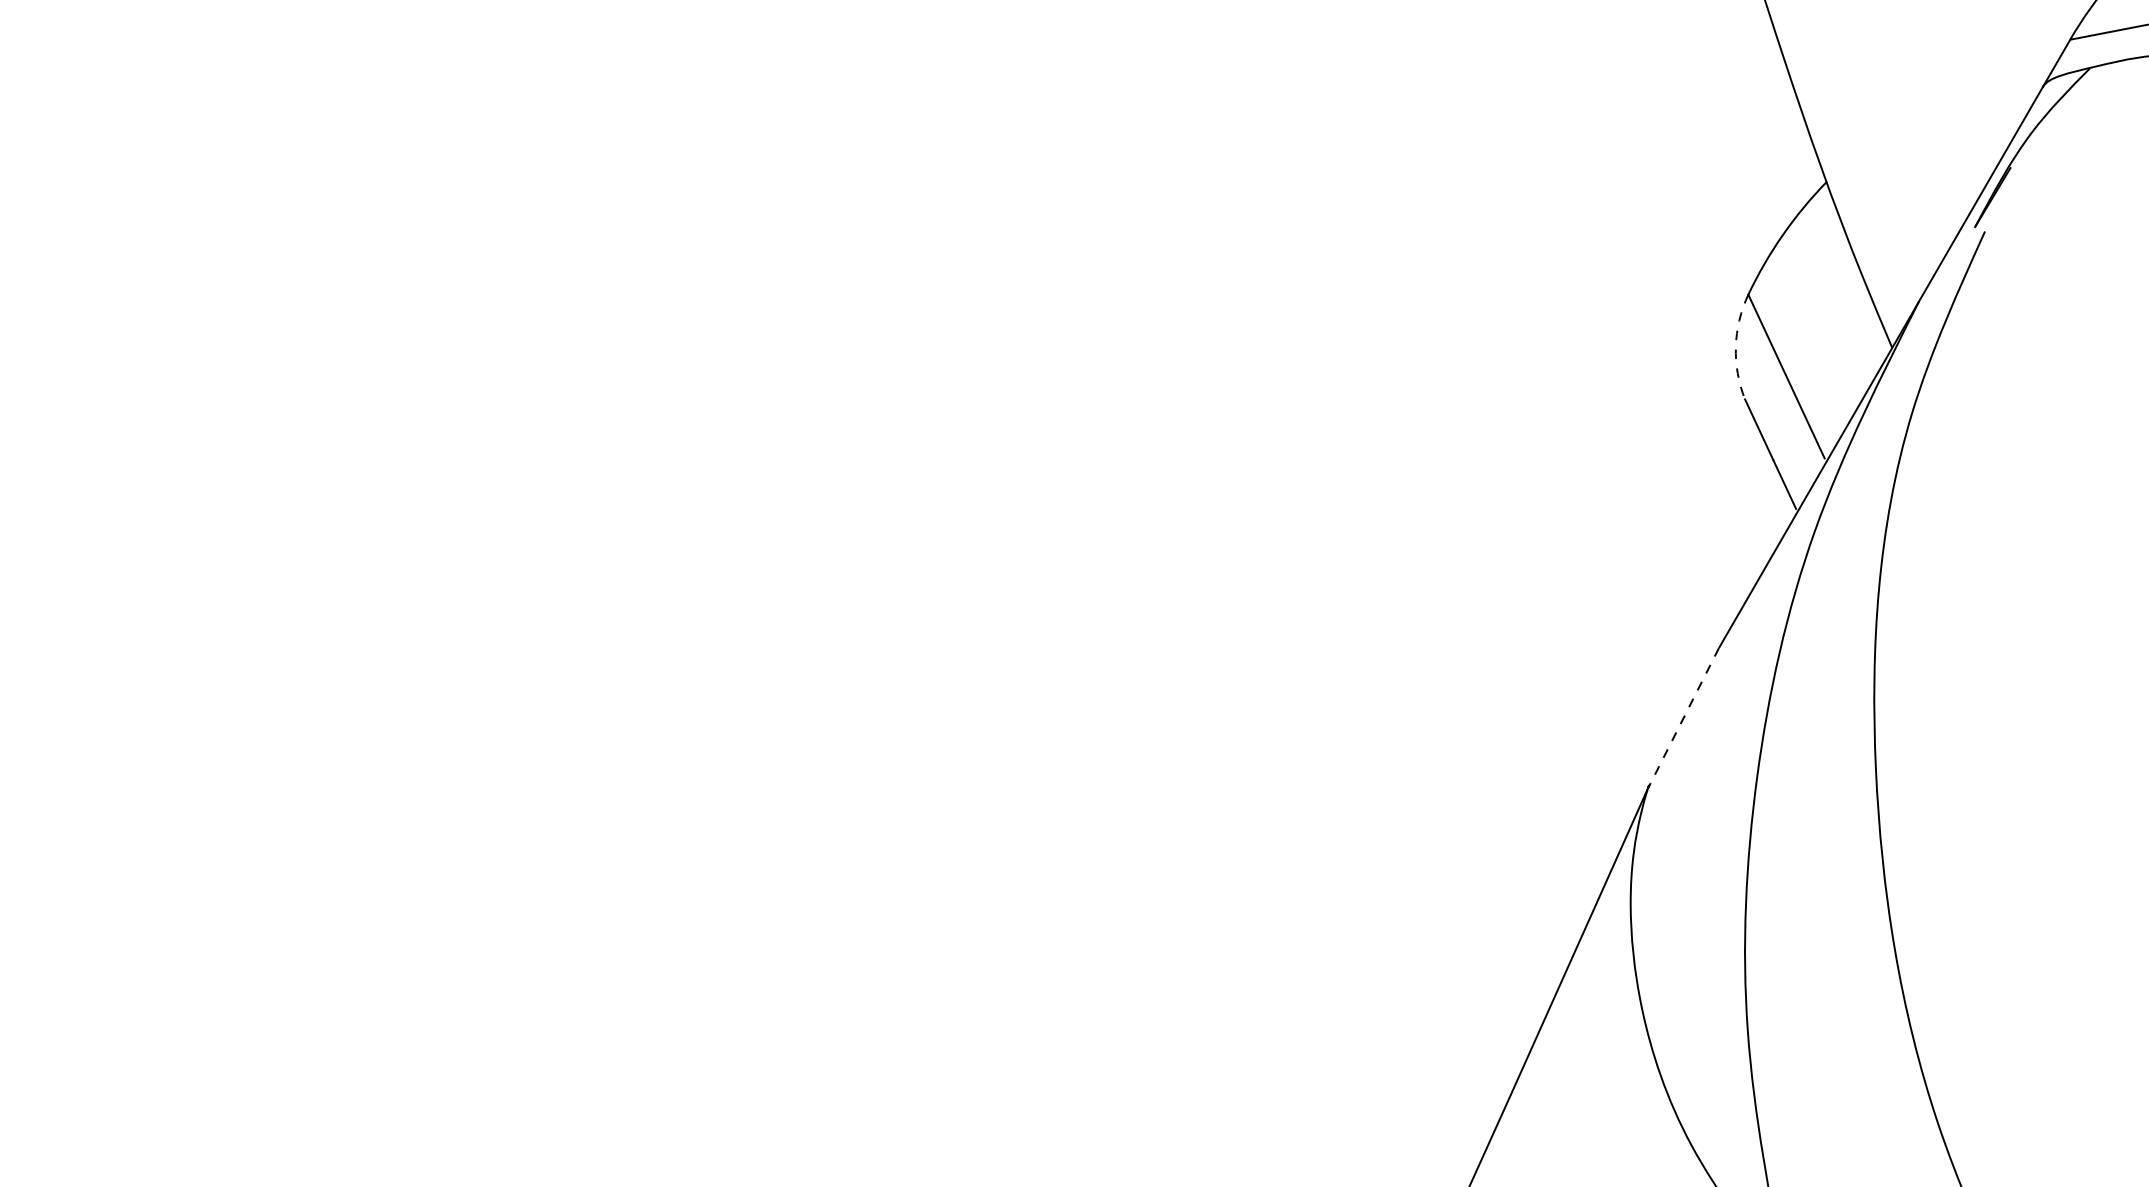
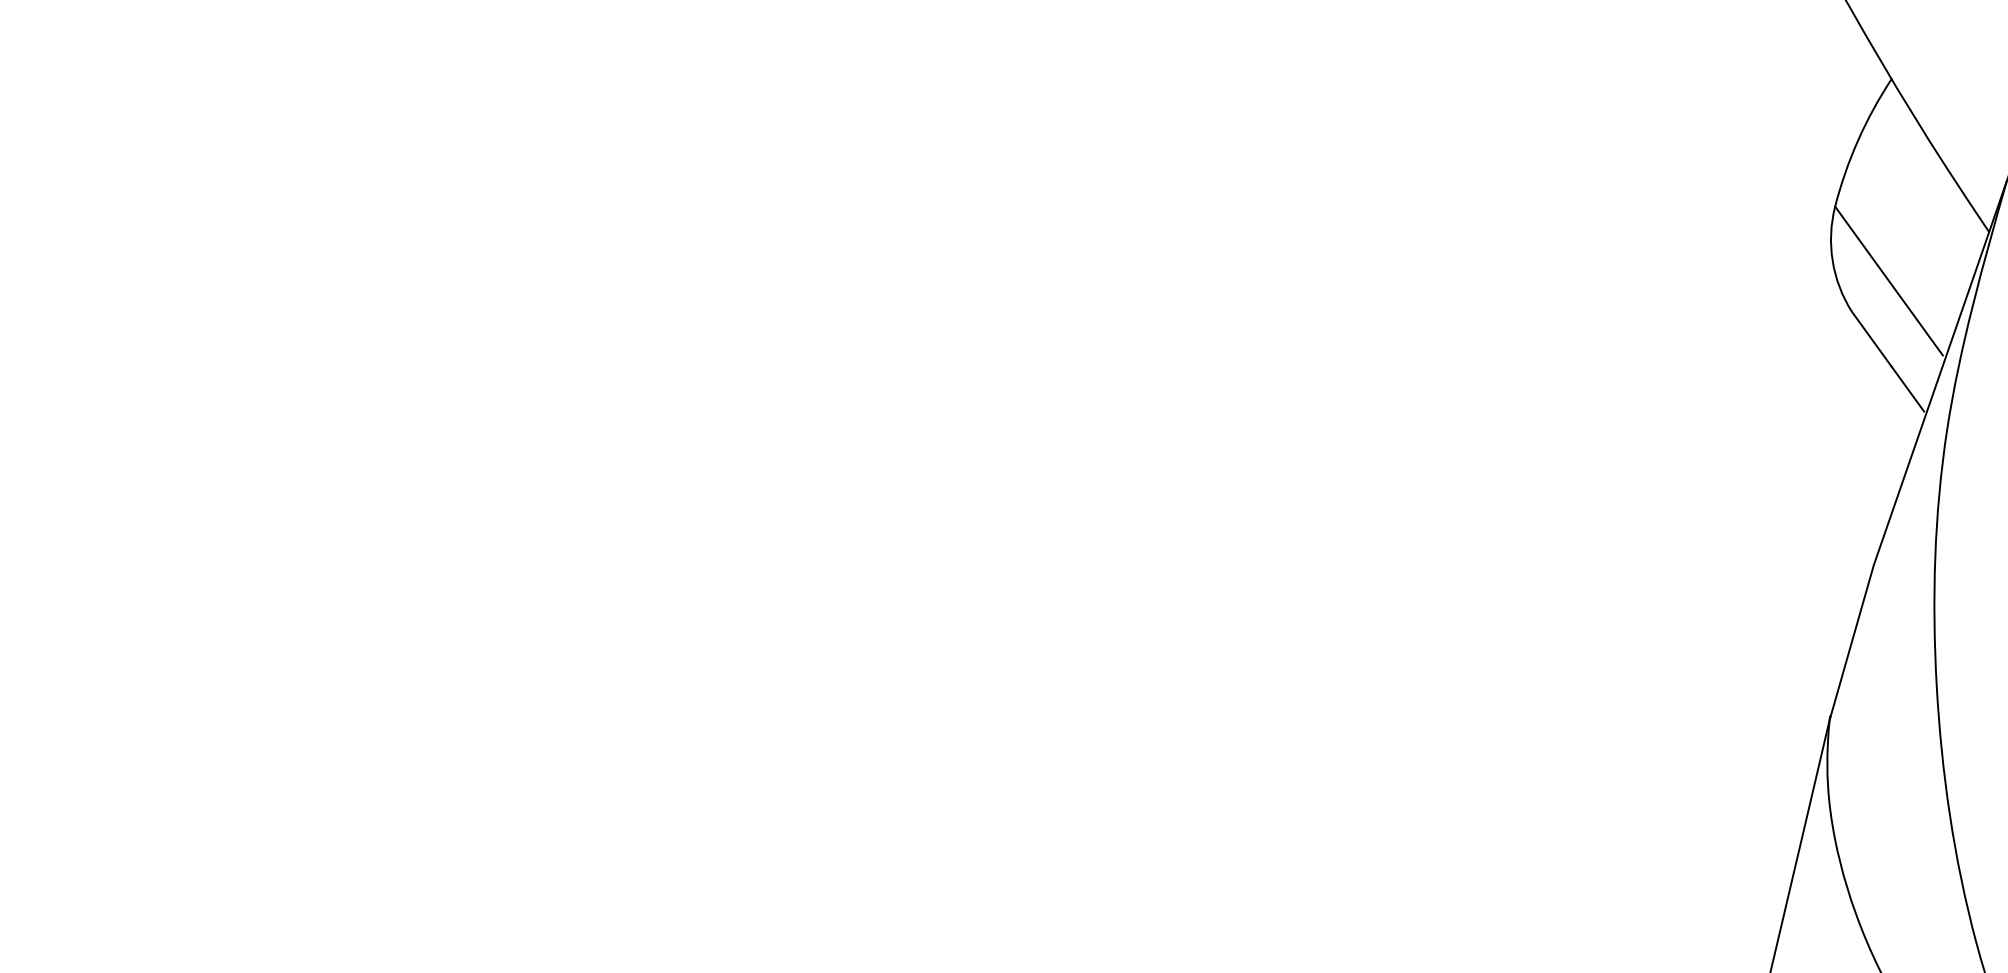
arc: (1735, 346) -> (1832, 260), dashed -> solid
line: (1683, 718) -> (1851, 642), dashed -> solid

